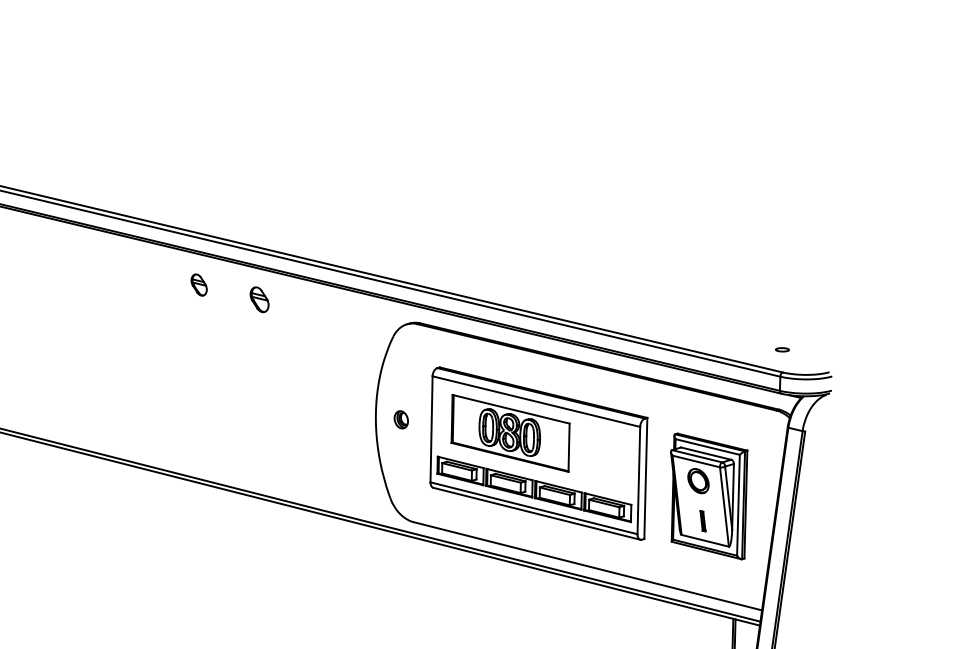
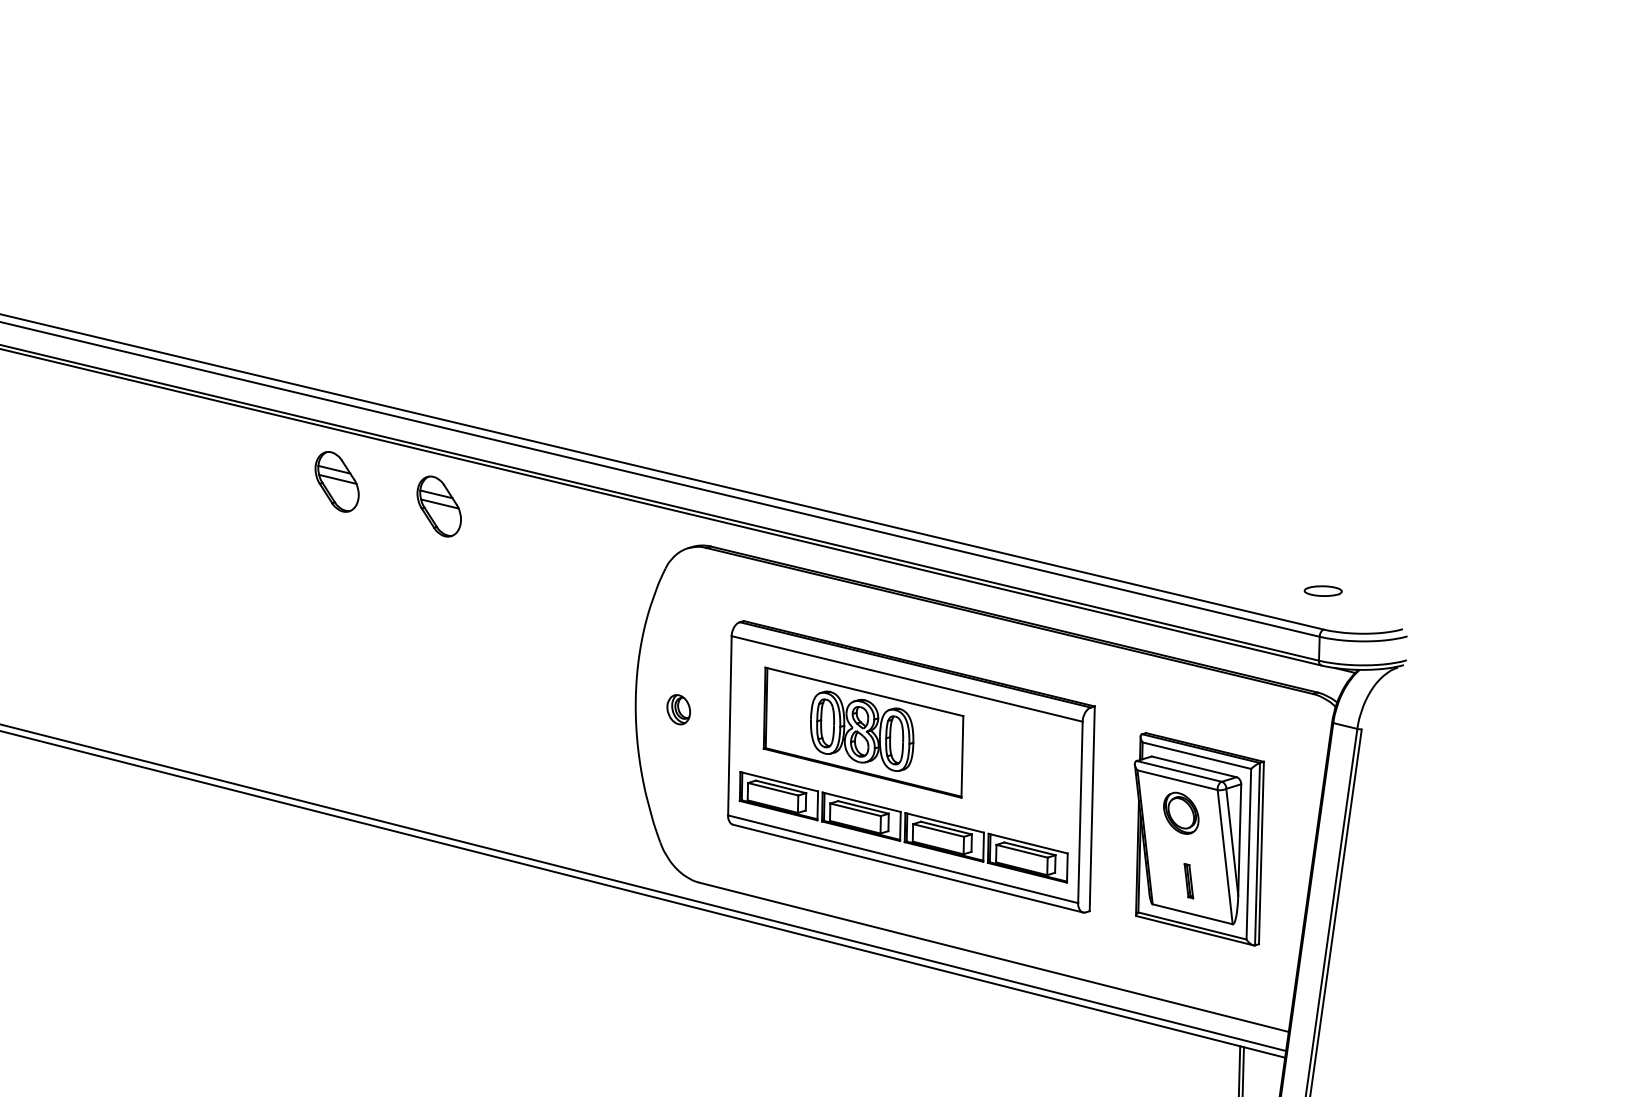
part: (198, 284) -> (335, 480), size x1.67
part: (259, 299) -> (438, 506), size x1.43
part: (782, 349) -> (1323, 590), size x1.67

